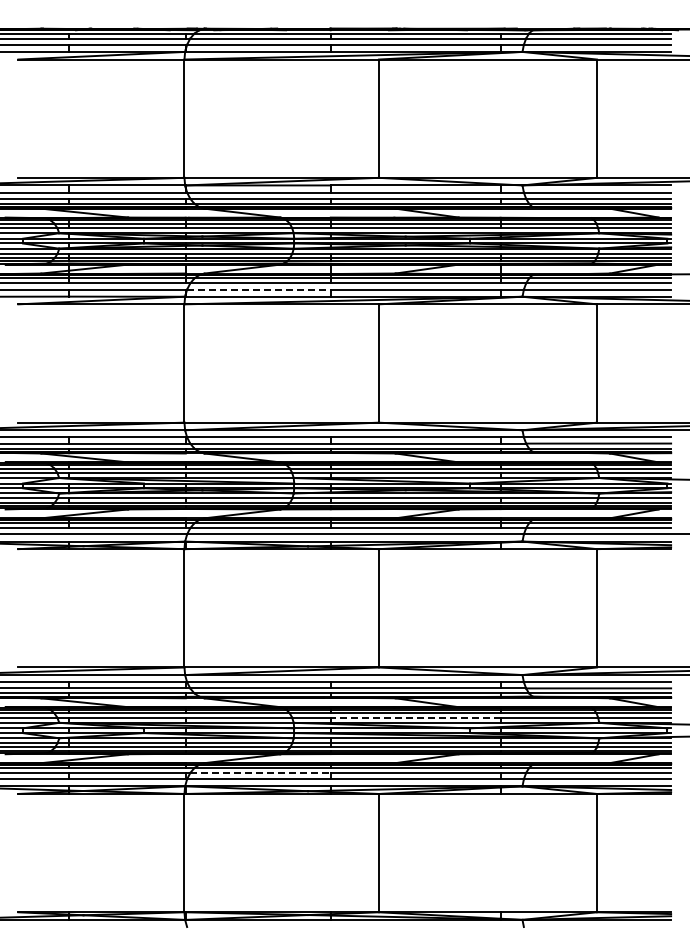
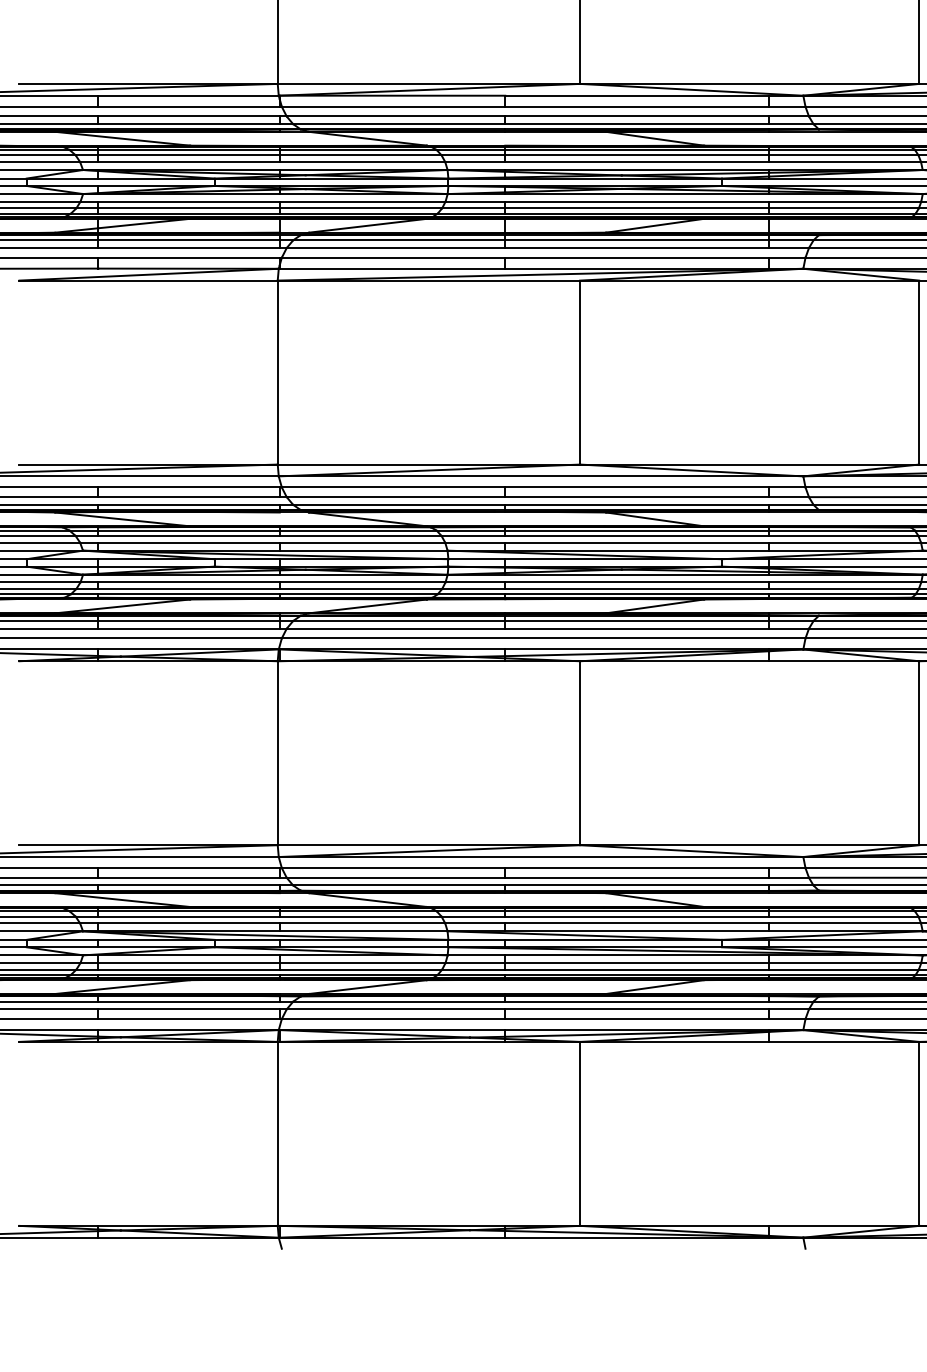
line: (258, 289) -> (392, 257), dashed -> solid
line: (415, 717) -> (636, 923), dashed -> solid
line: (261, 773) -> (397, 1010), dashed -> solid

